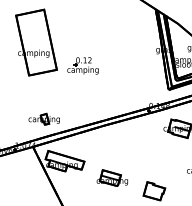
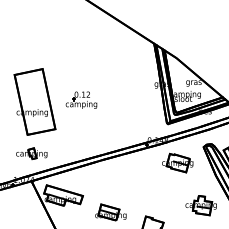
part: (36, 42) -> (34, 101), moved
part: (44, 119) -> (31, 153), moved

